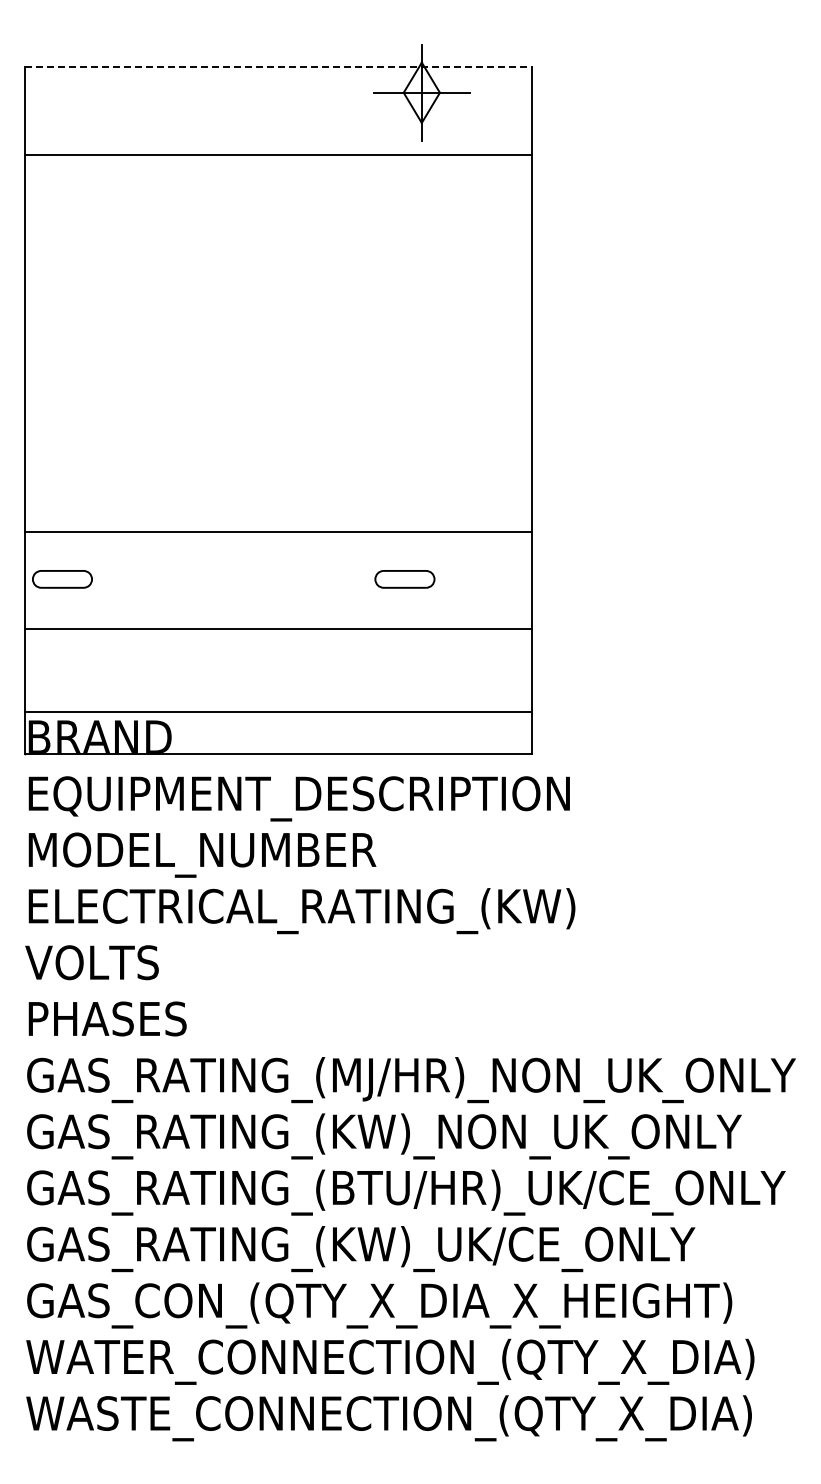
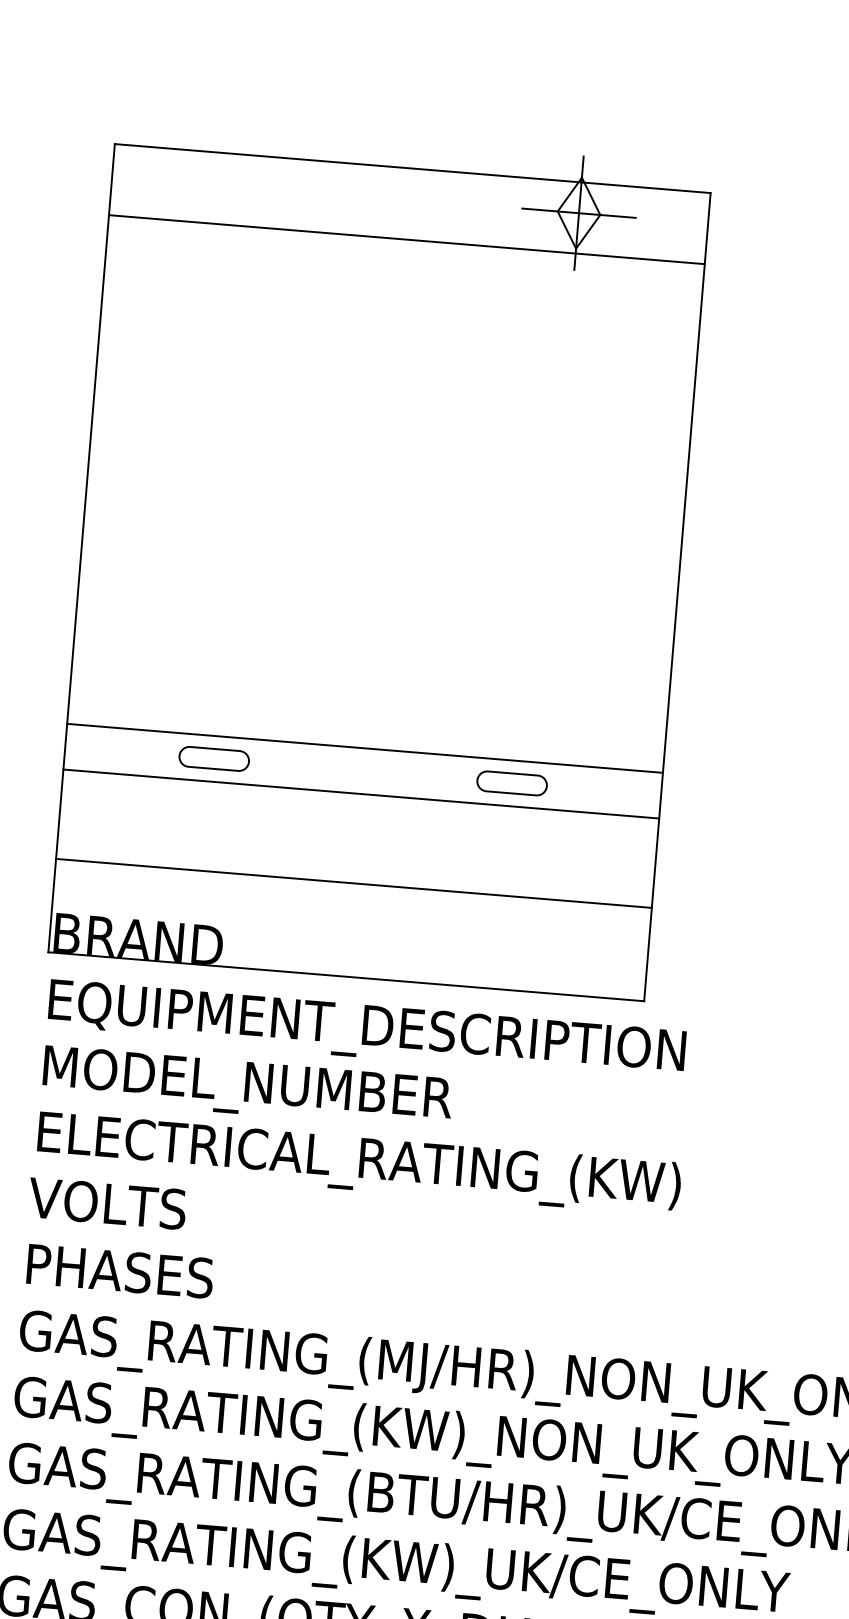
line: (278, 66) -> (413, 168), dashed -> solid
line: (277, 155) -> (406, 240), moved
line: (277, 531) -> (364, 747), moved
part: (62, 579) -> (214, 759), moved
line: (277, 628) -> (360, 793), moved
line: (277, 711) -> (353, 882), moved

